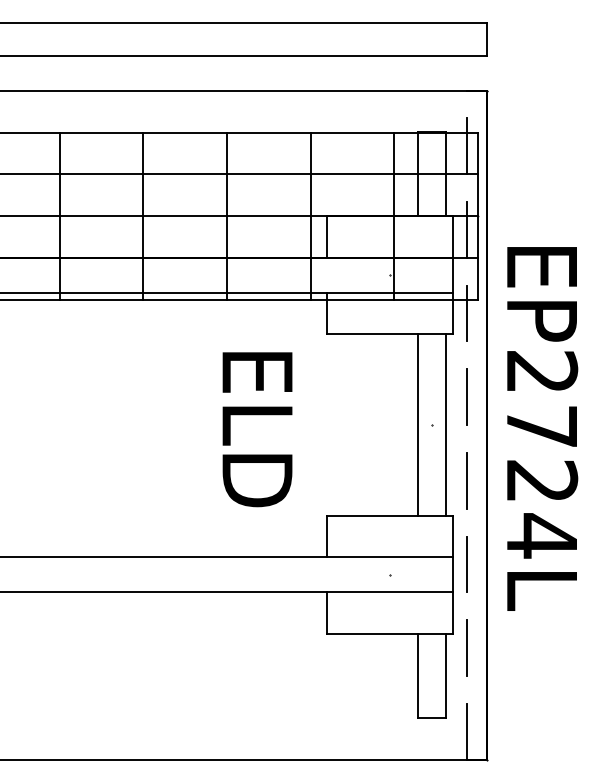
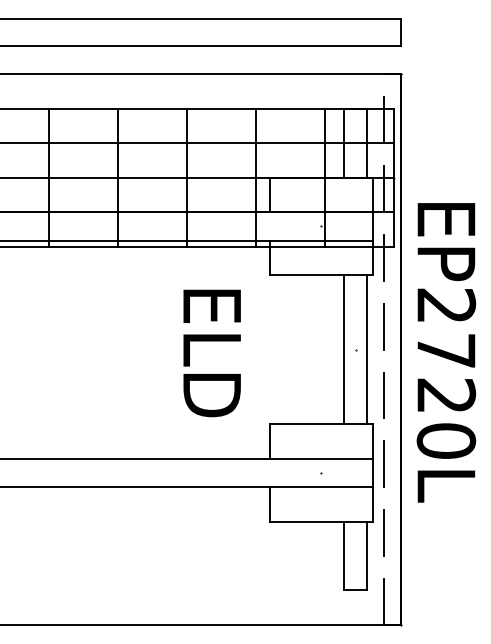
text: (542, 535) -> (446, 440), EP2724L -> EP2720L

